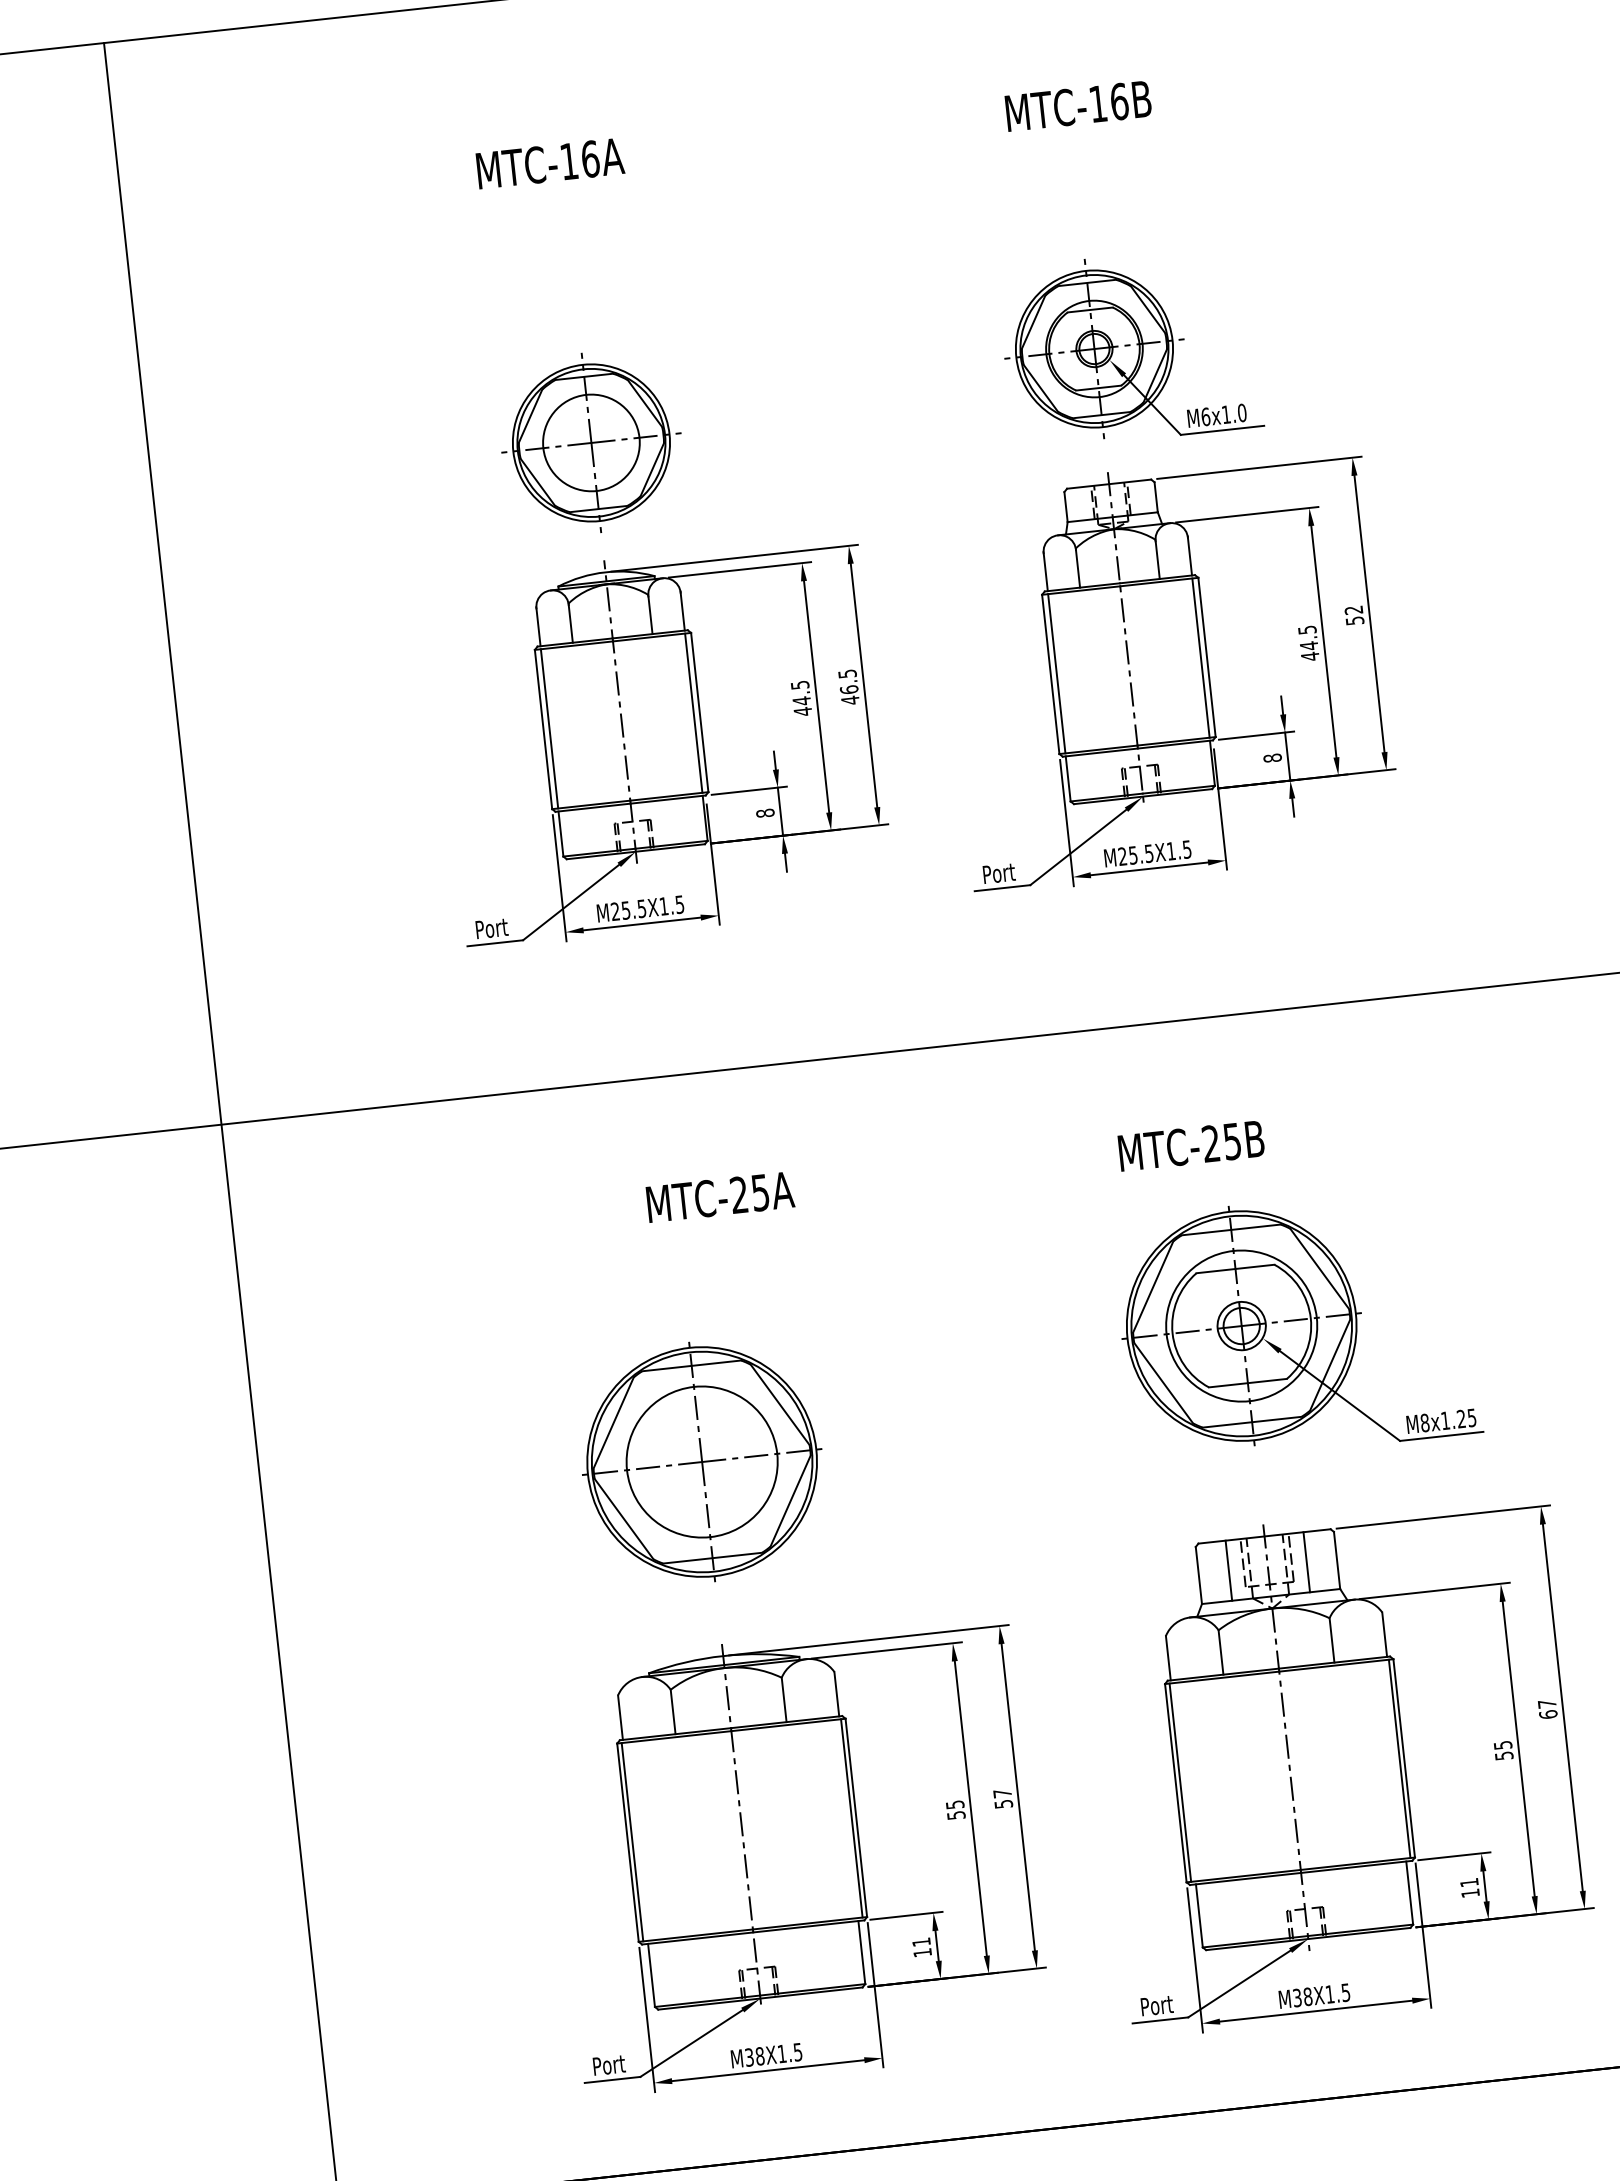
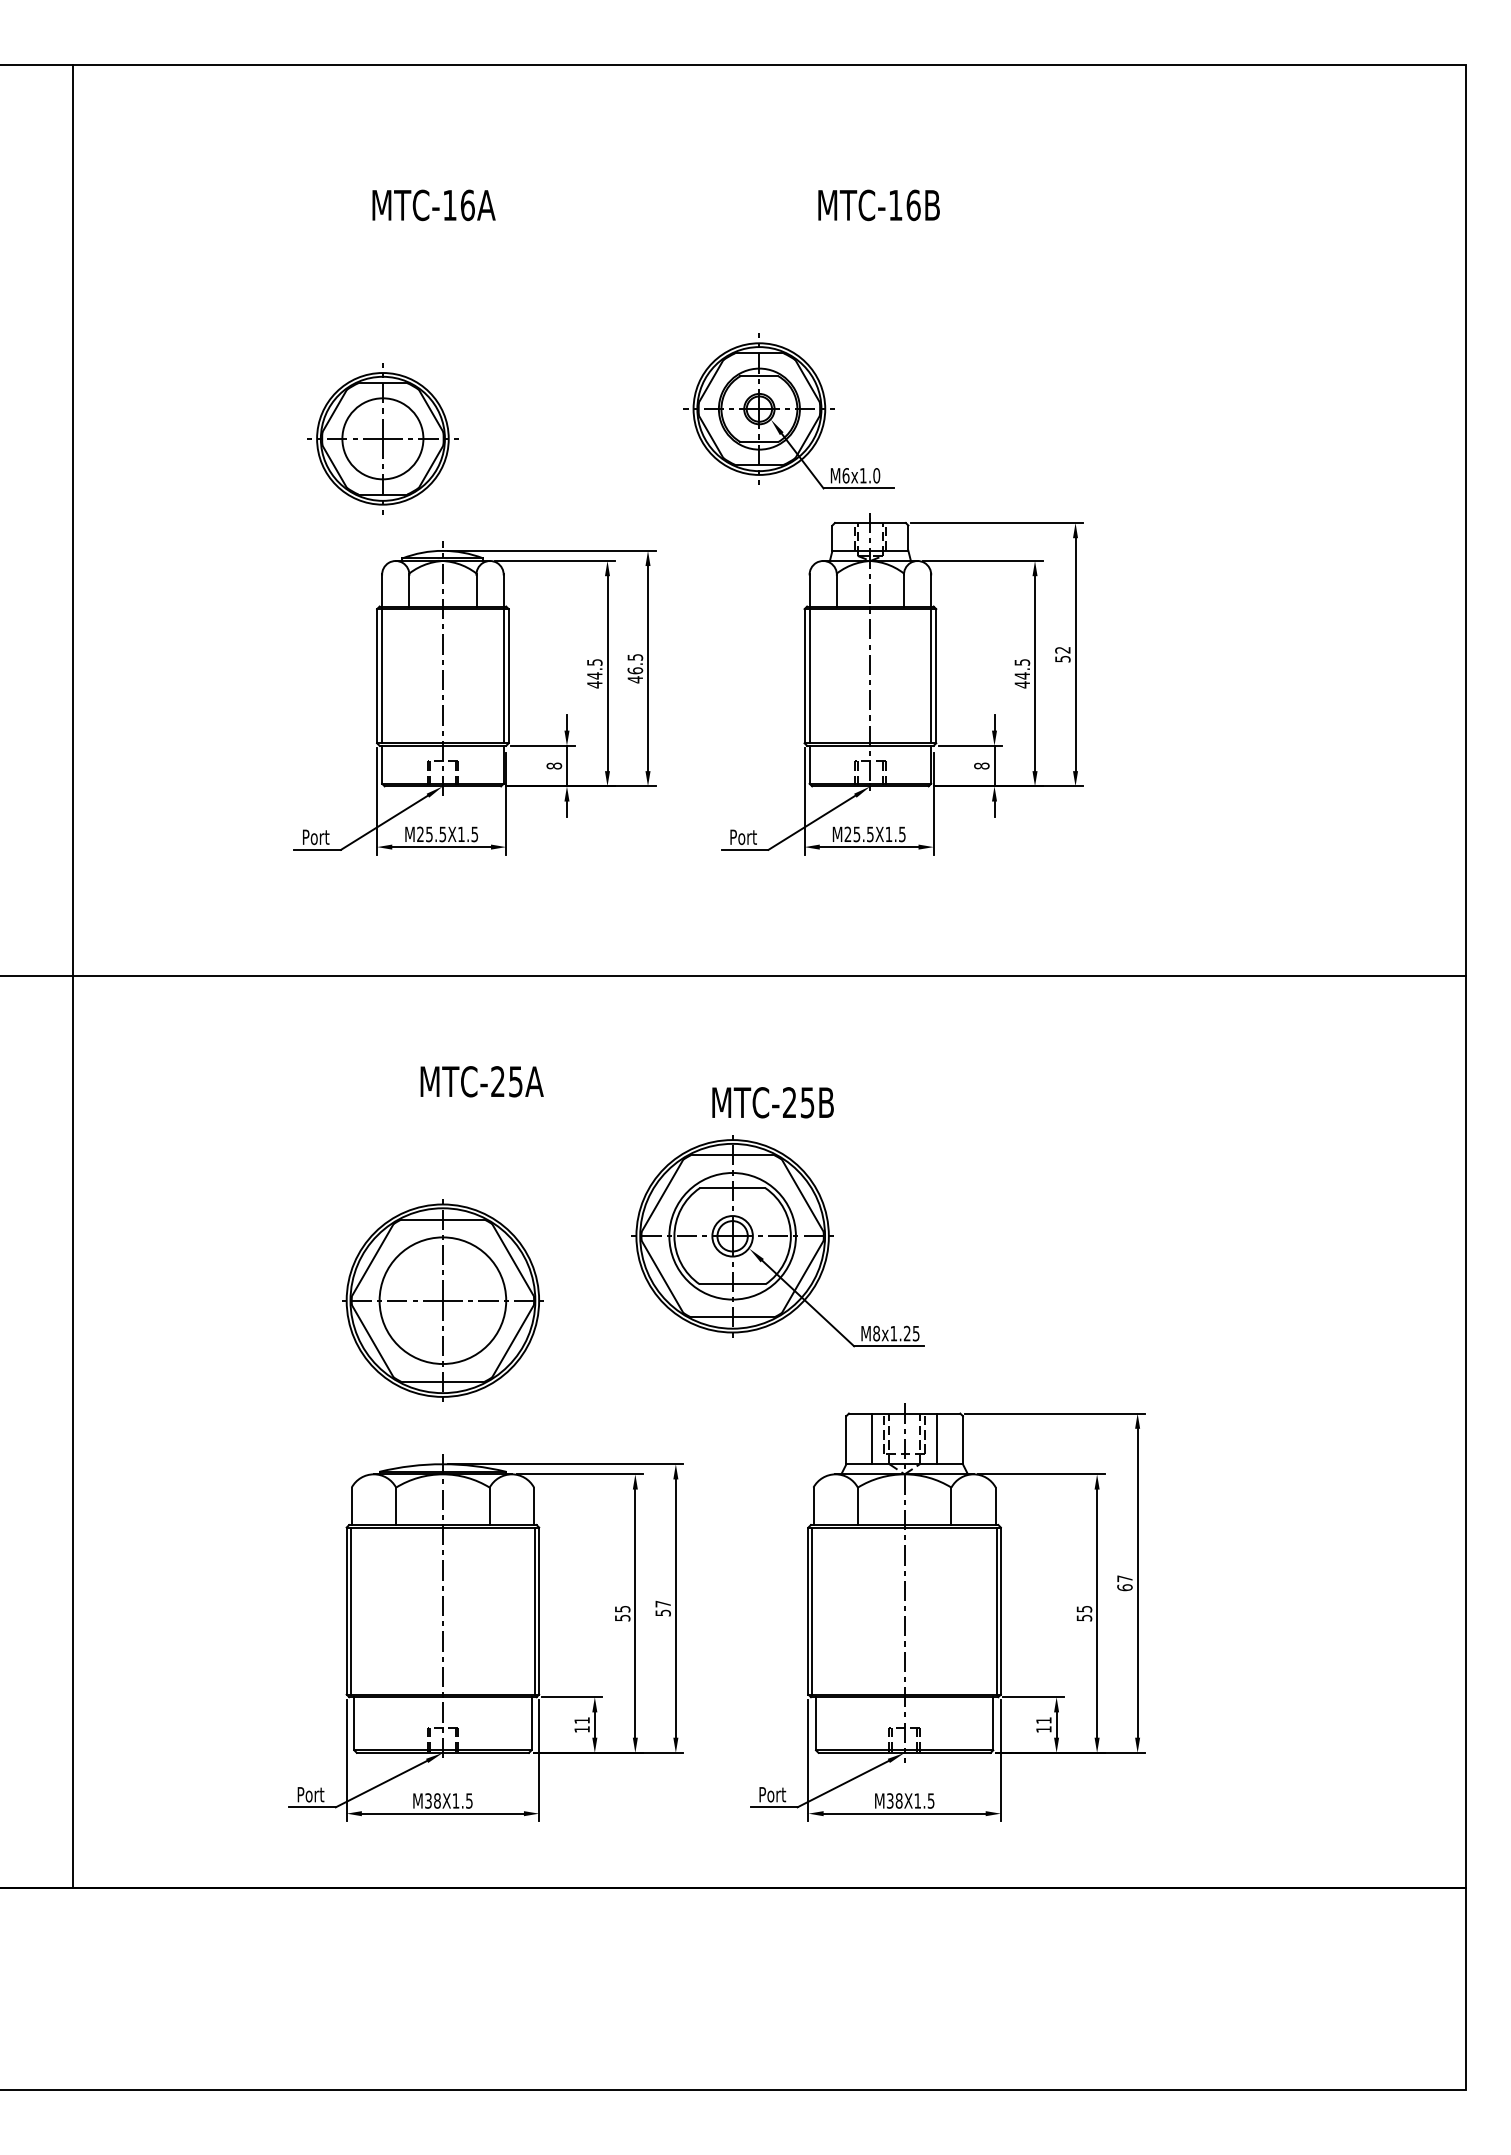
part: (1129, 348) -> (788, 411), moved
part: (590, 442) -> (382, 438), moved
text: (1190, 1145) -> (772, 1102), moved
part: (1295, 1326) -> (777, 1241), moved

